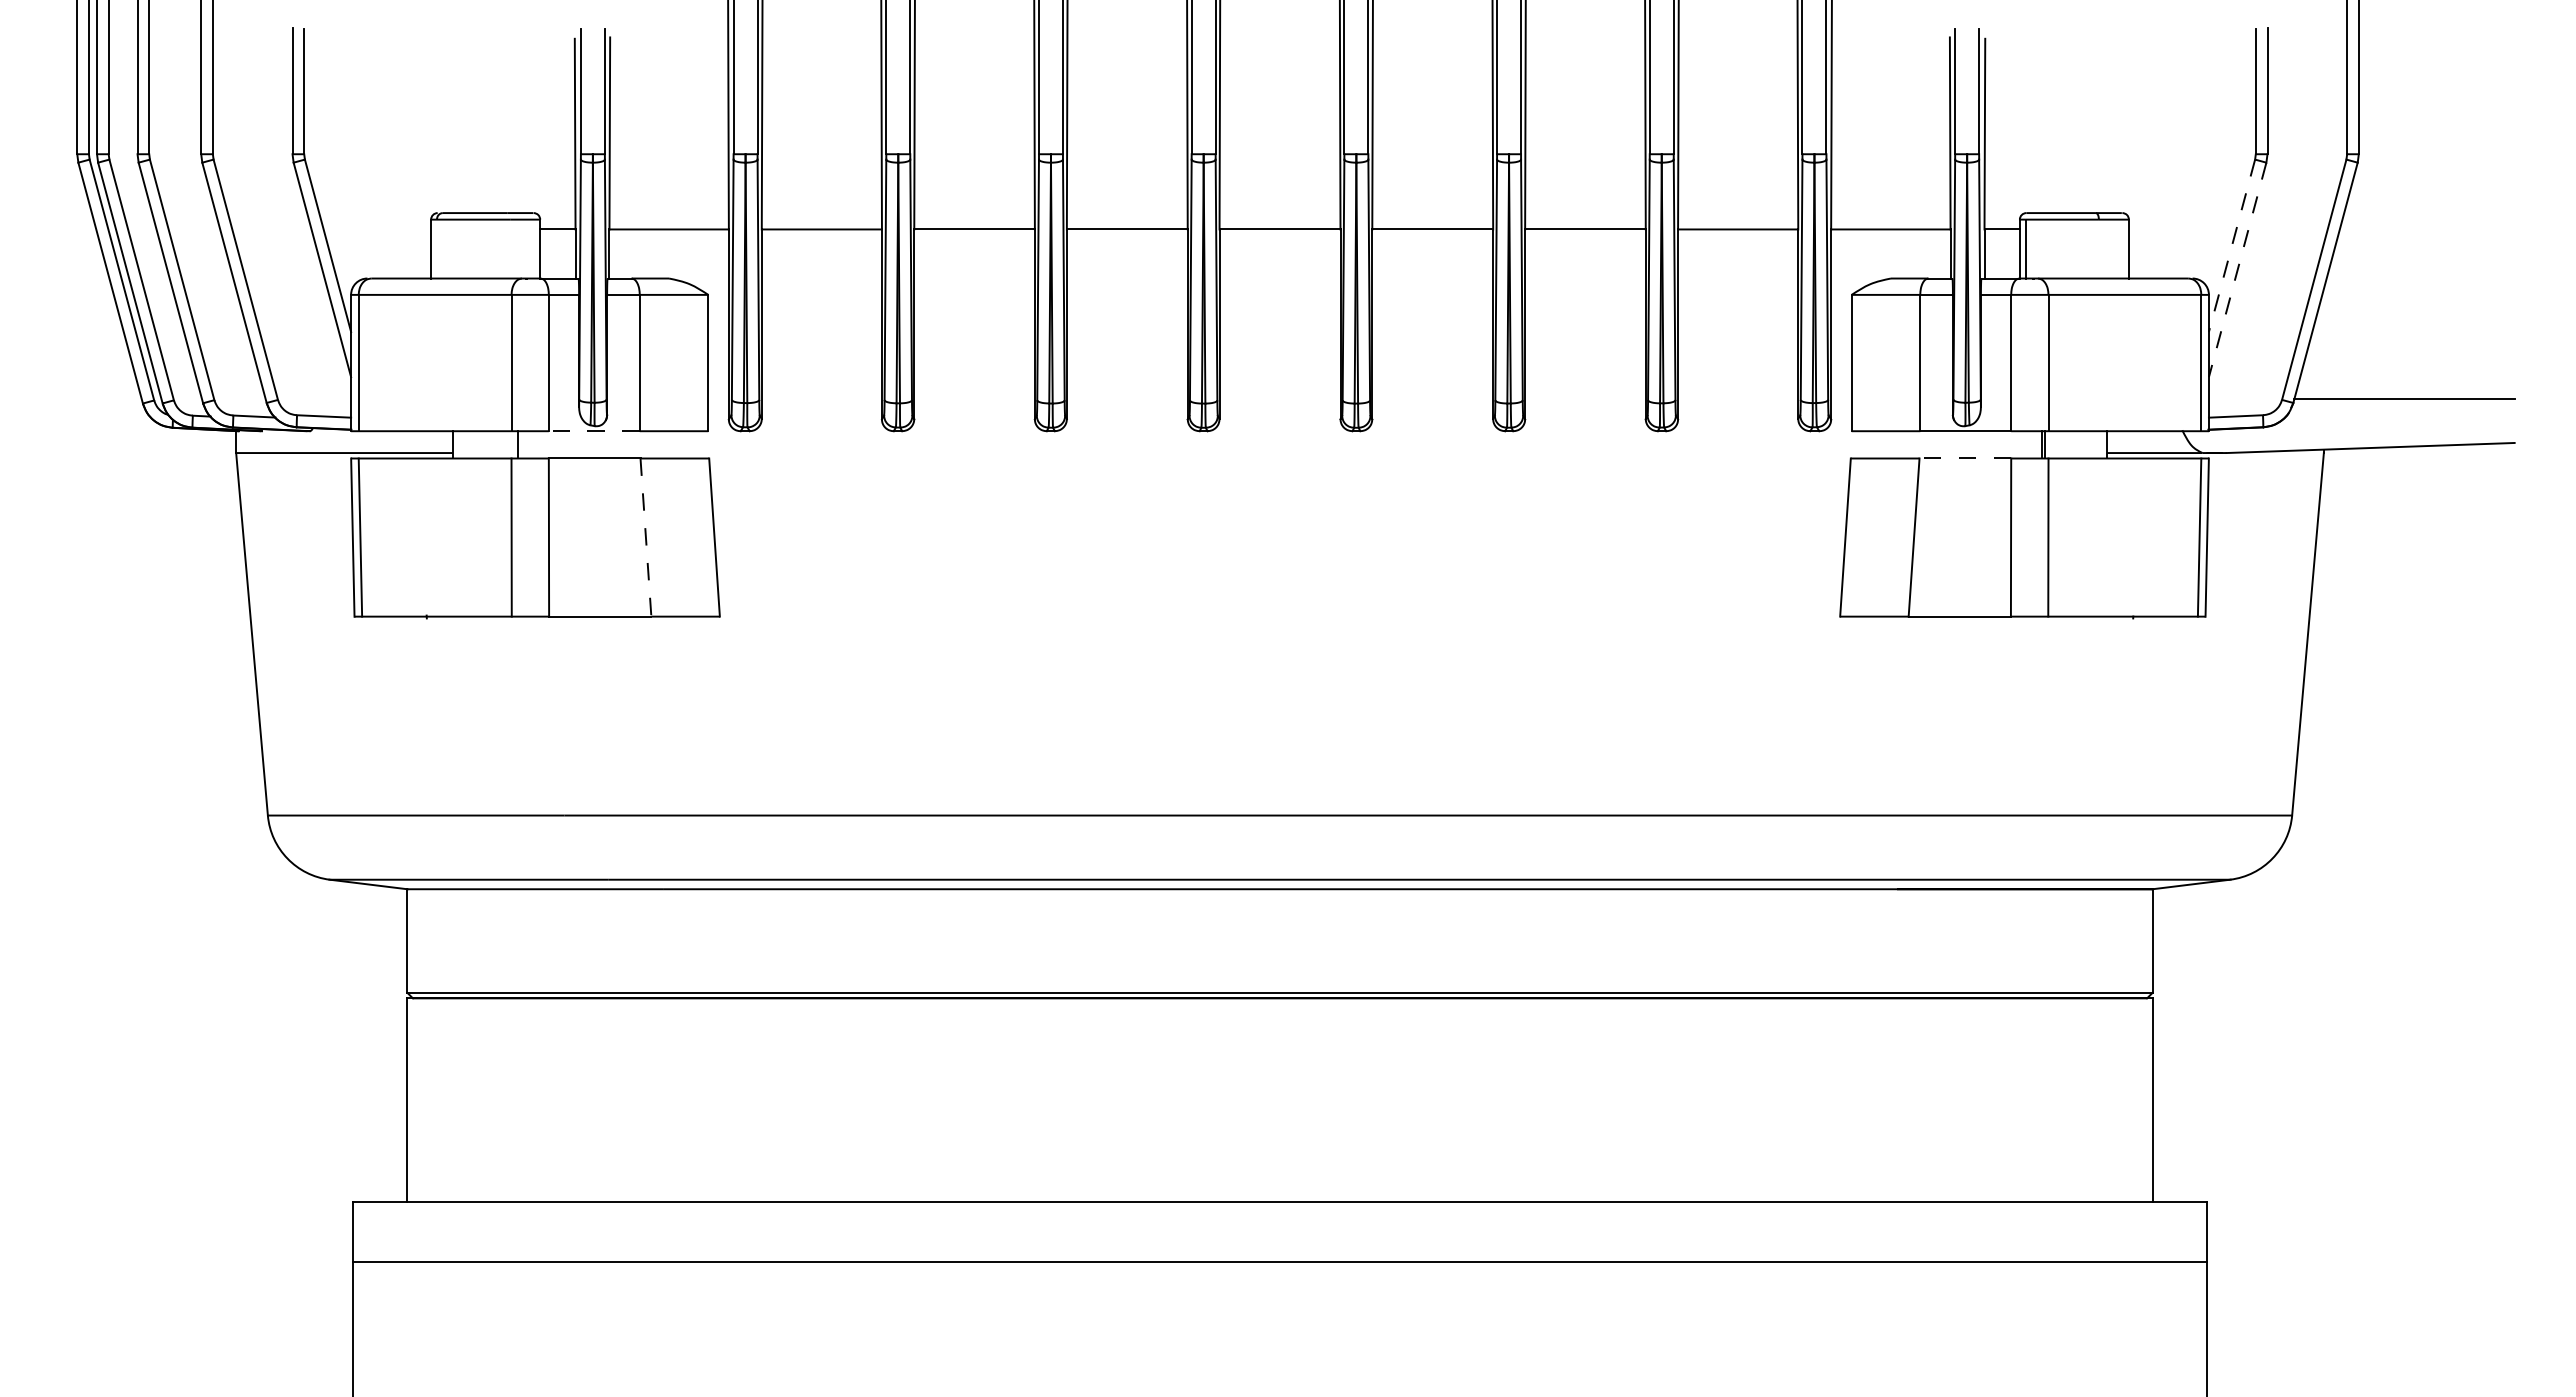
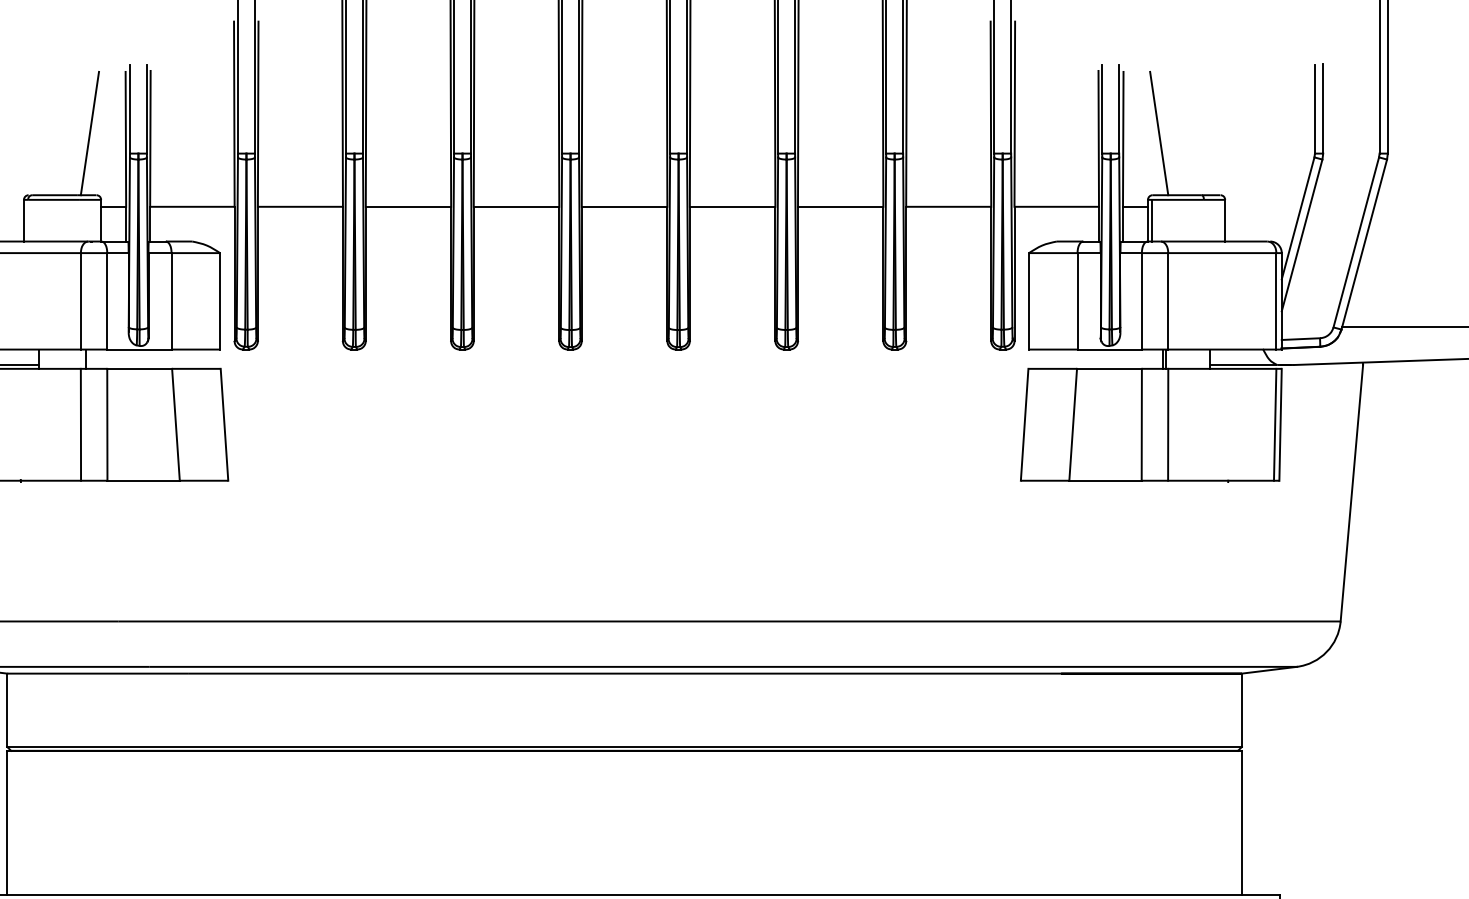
line: (524, 125) -> (90, 133), added
line: (2035, 125) -> (1159, 133), added
line: (2231, 246) -> (1297, 218), dashed -> solid
line: (2237, 270) -> (1301, 235), dashed -> solid
line: (593, 431) -> (138, 349), dashed -> solid
line: (1965, 458) -> (1109, 368), dashed -> solid
line: (645, 538) -> (175, 425), dashed -> solid

